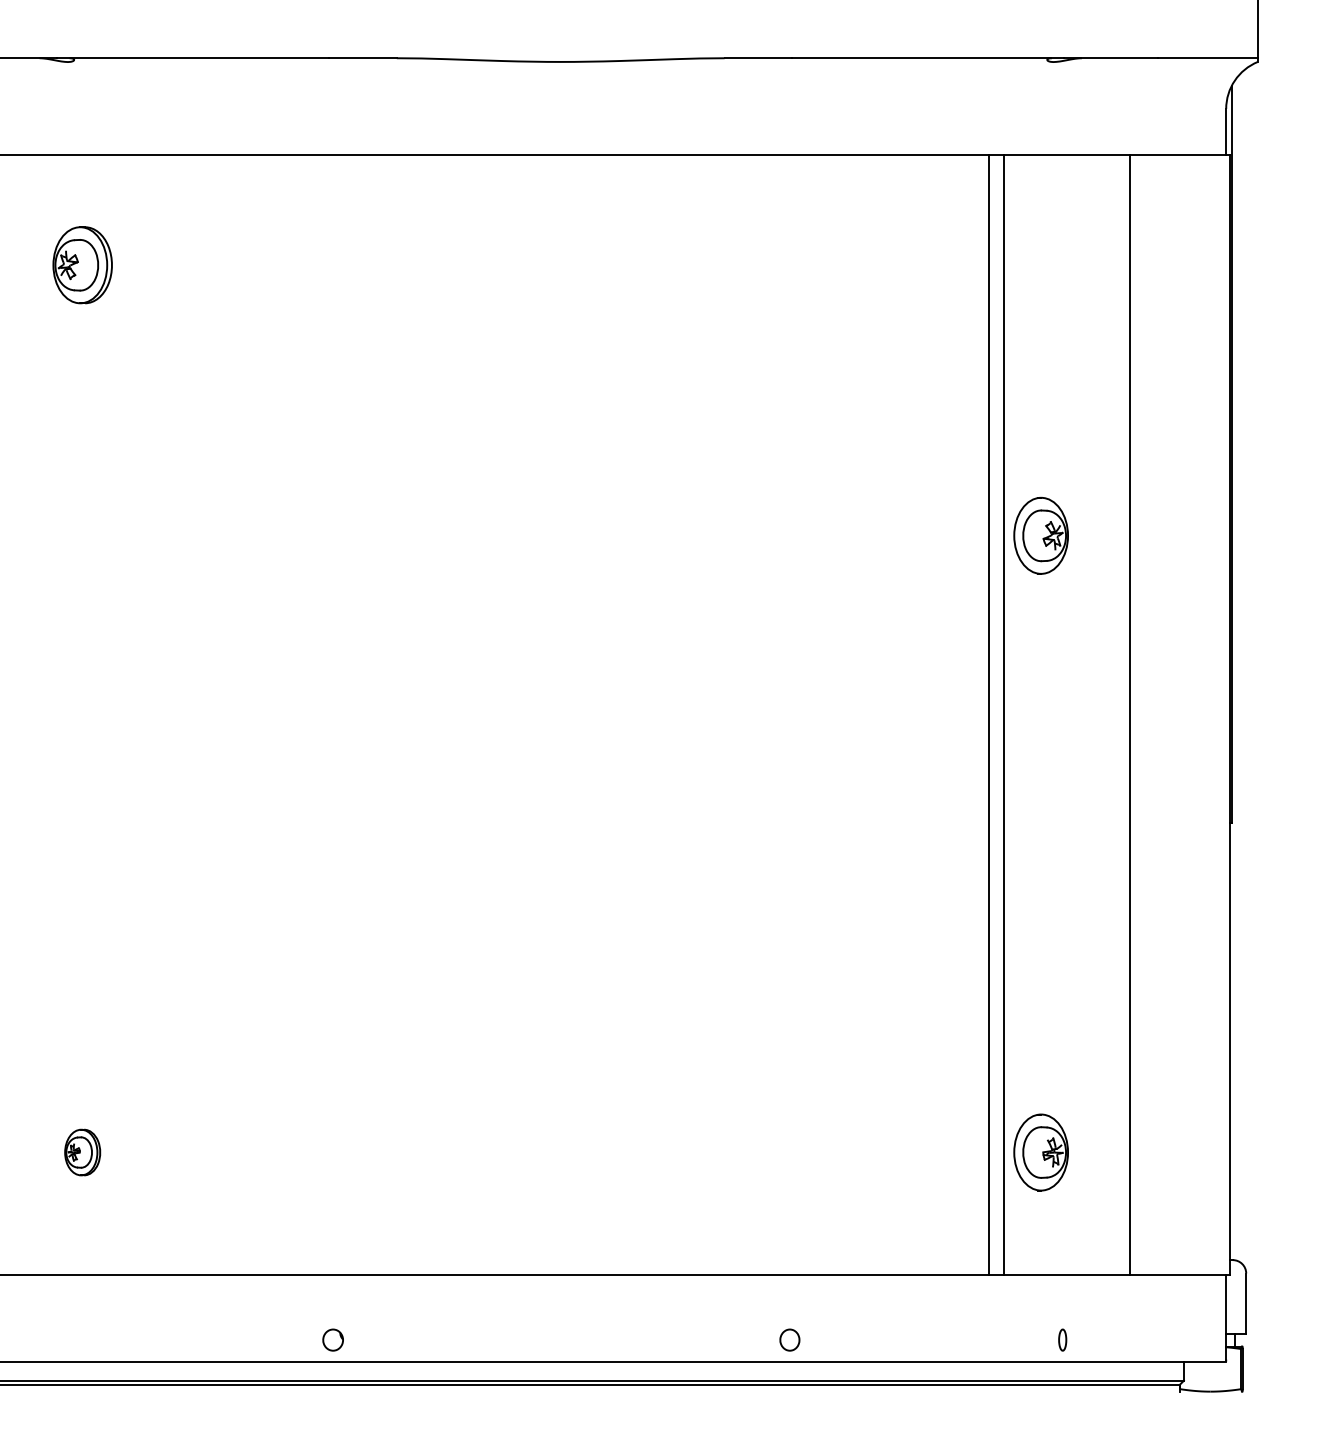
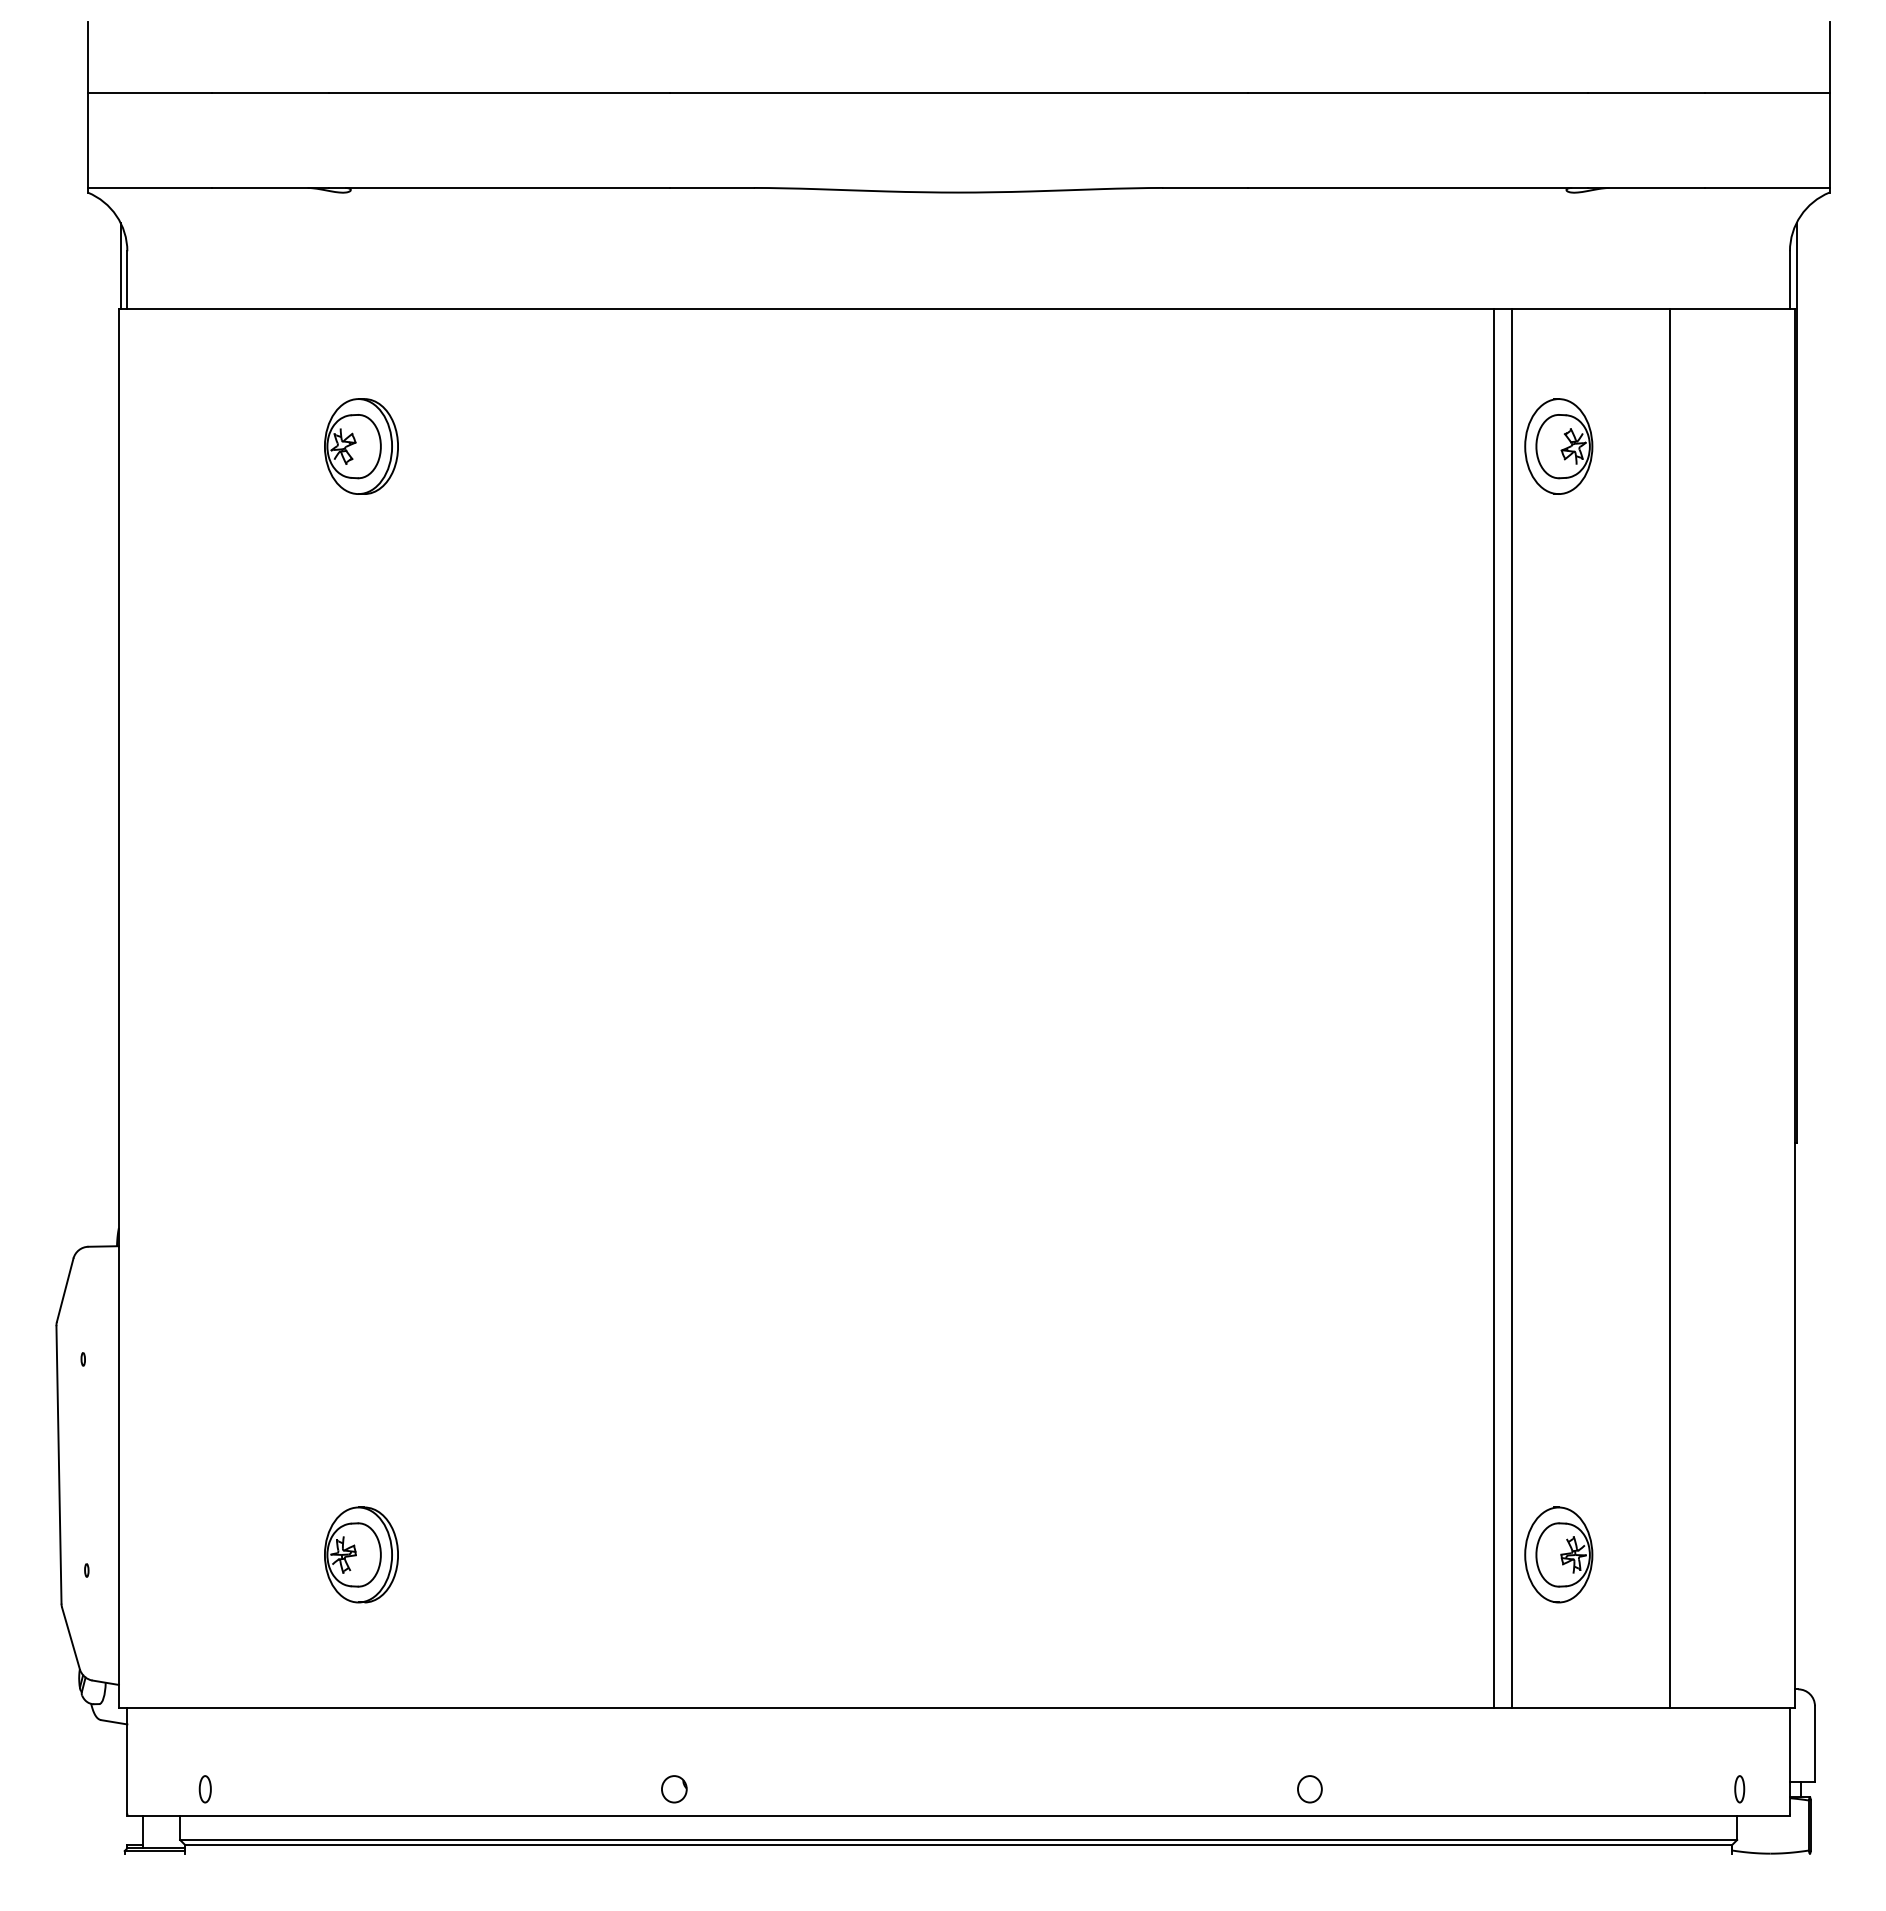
part: (1040, 535) -> (1558, 446), moved
part: (82, 1152) -> (361, 1554), size x1.67
part: (789, 1340) -> (1309, 1789), moved
part: (1062, 1340) -> (1739, 1789), moved

